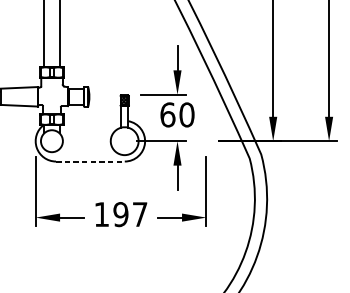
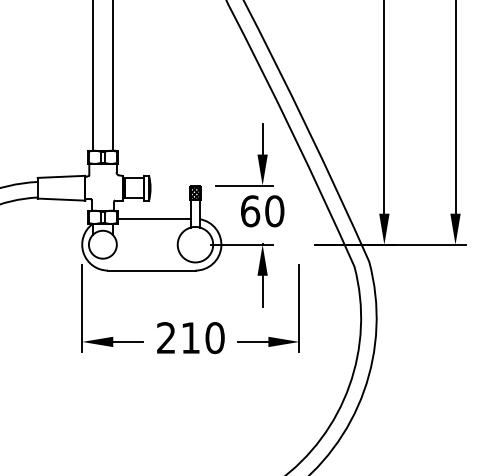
line: (91, 120) -> (153, 218), added
line: (90, 161) -> (152, 270), dashed -> solid
text: (120, 214) -> (190, 338), 197 -> 210

